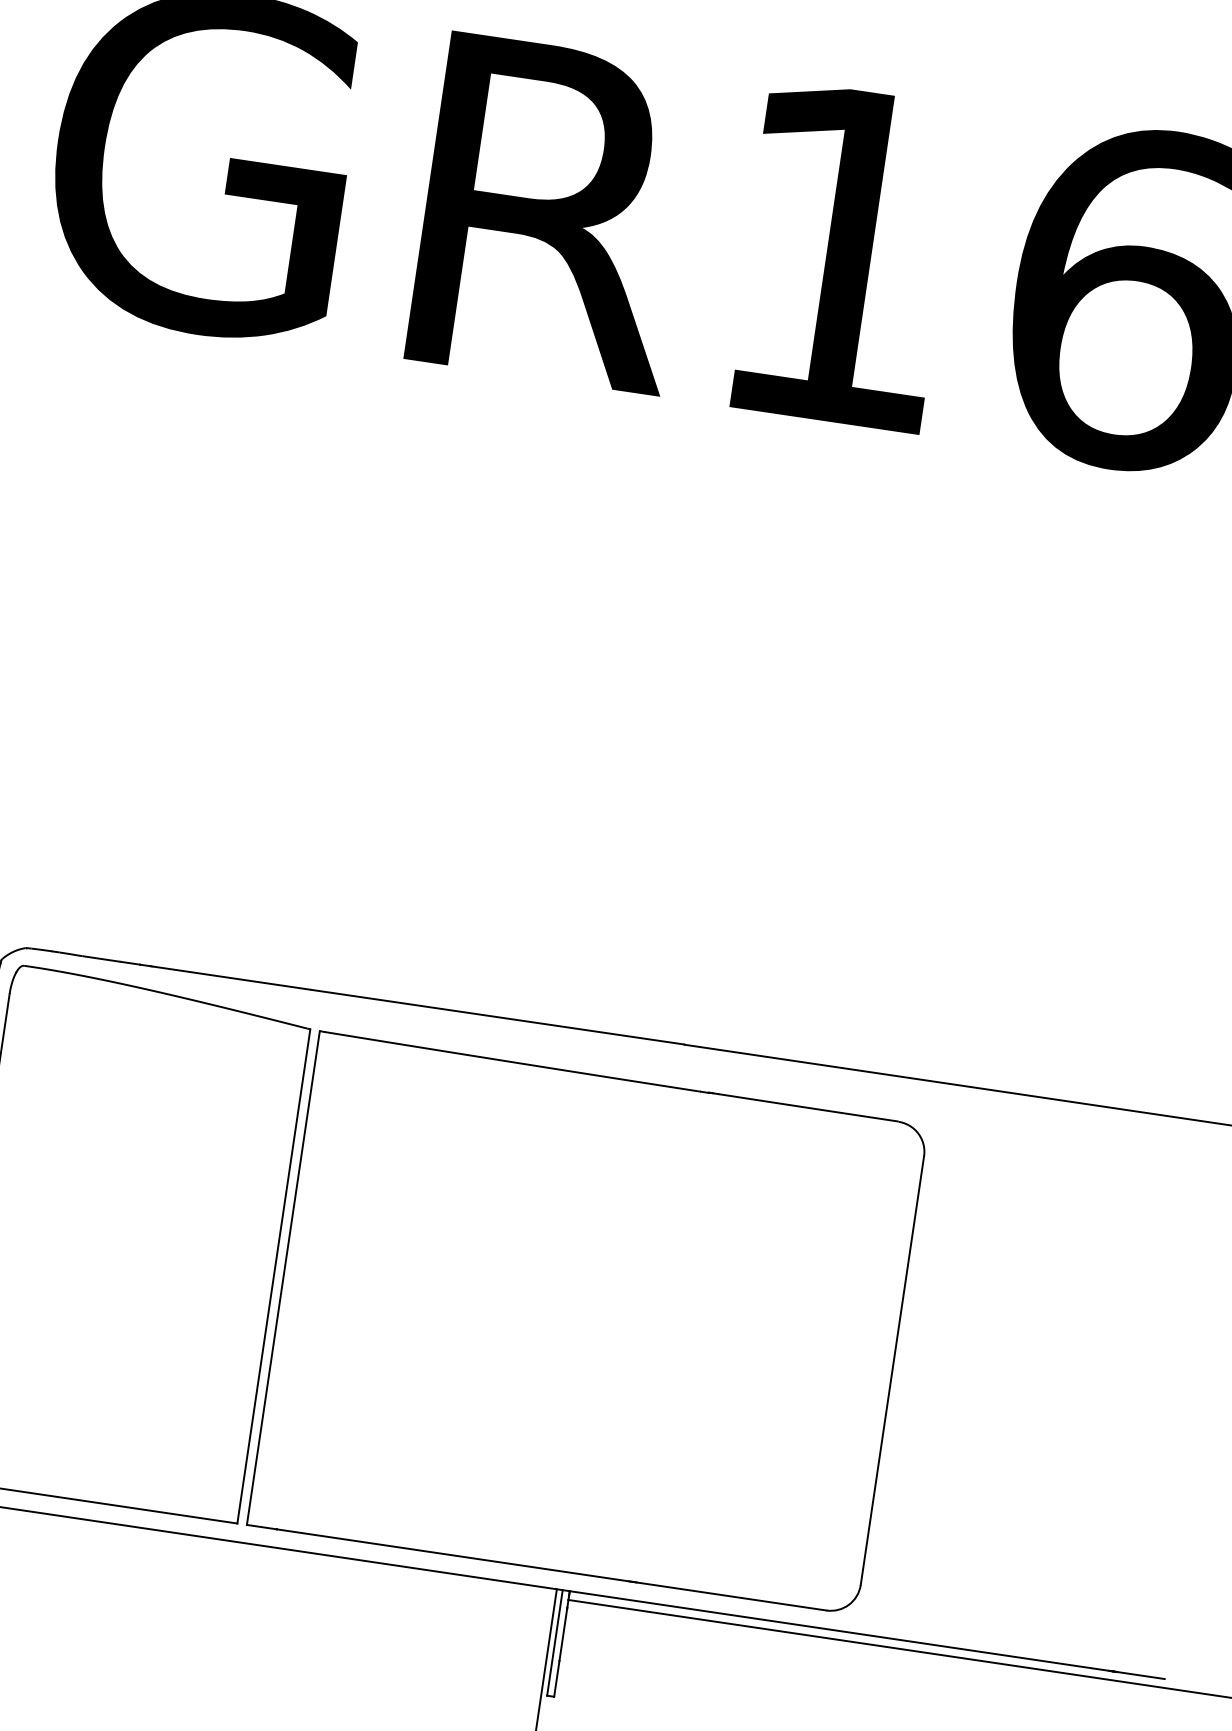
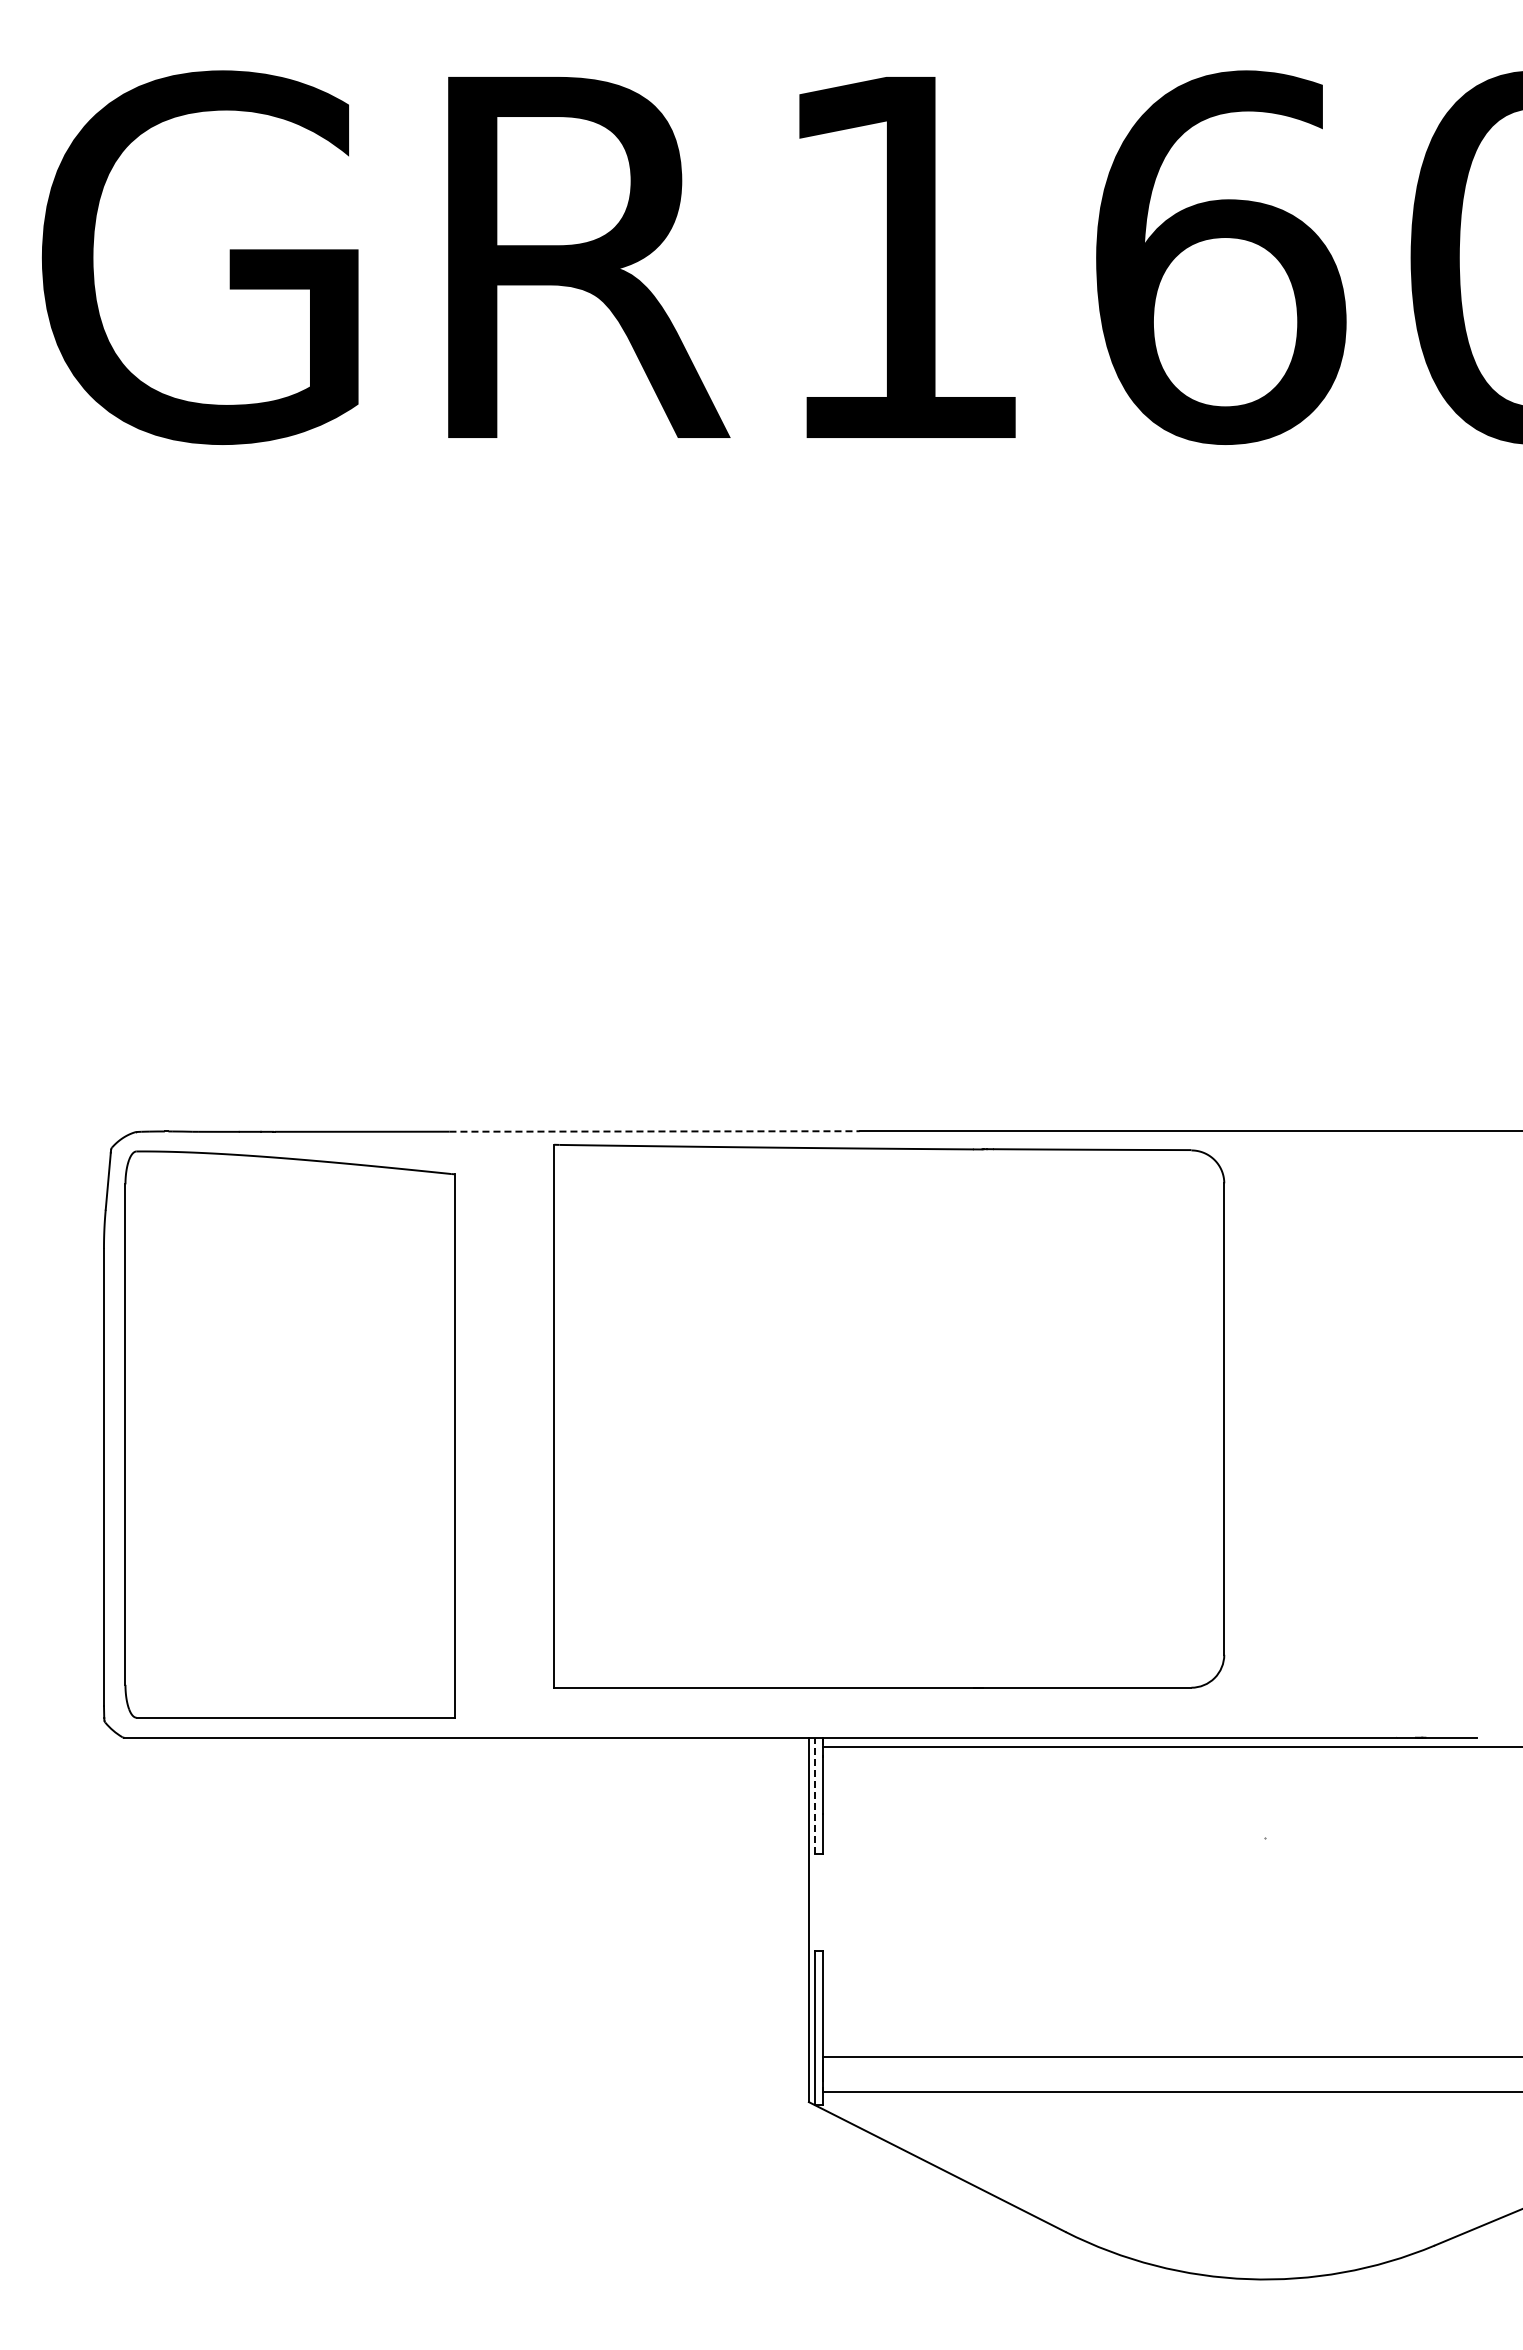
line: (498, 1017) -> (655, 1131), solid -> dashed
part: (588, 1322) -> (889, 1415), moved
line: (555, 1642) -> (815, 1795), solid -> dashed

